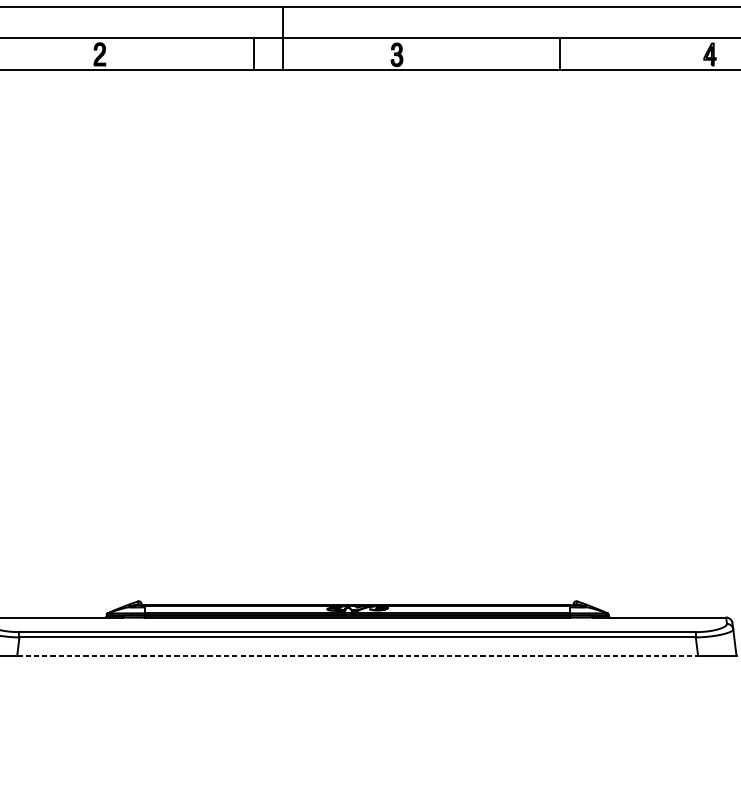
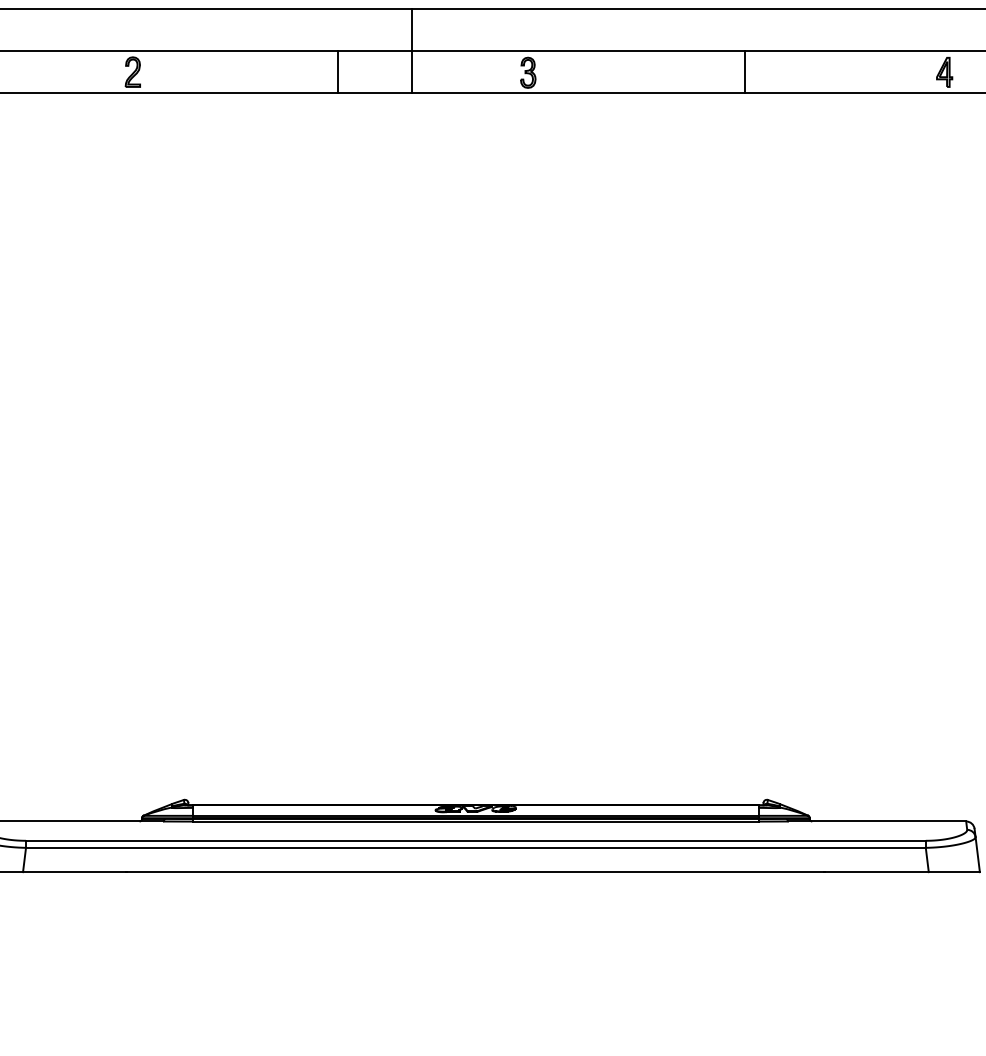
line: (282, 38) -> (412, 50), moved
line: (357, 655) -> (475, 872), dashed -> solid

